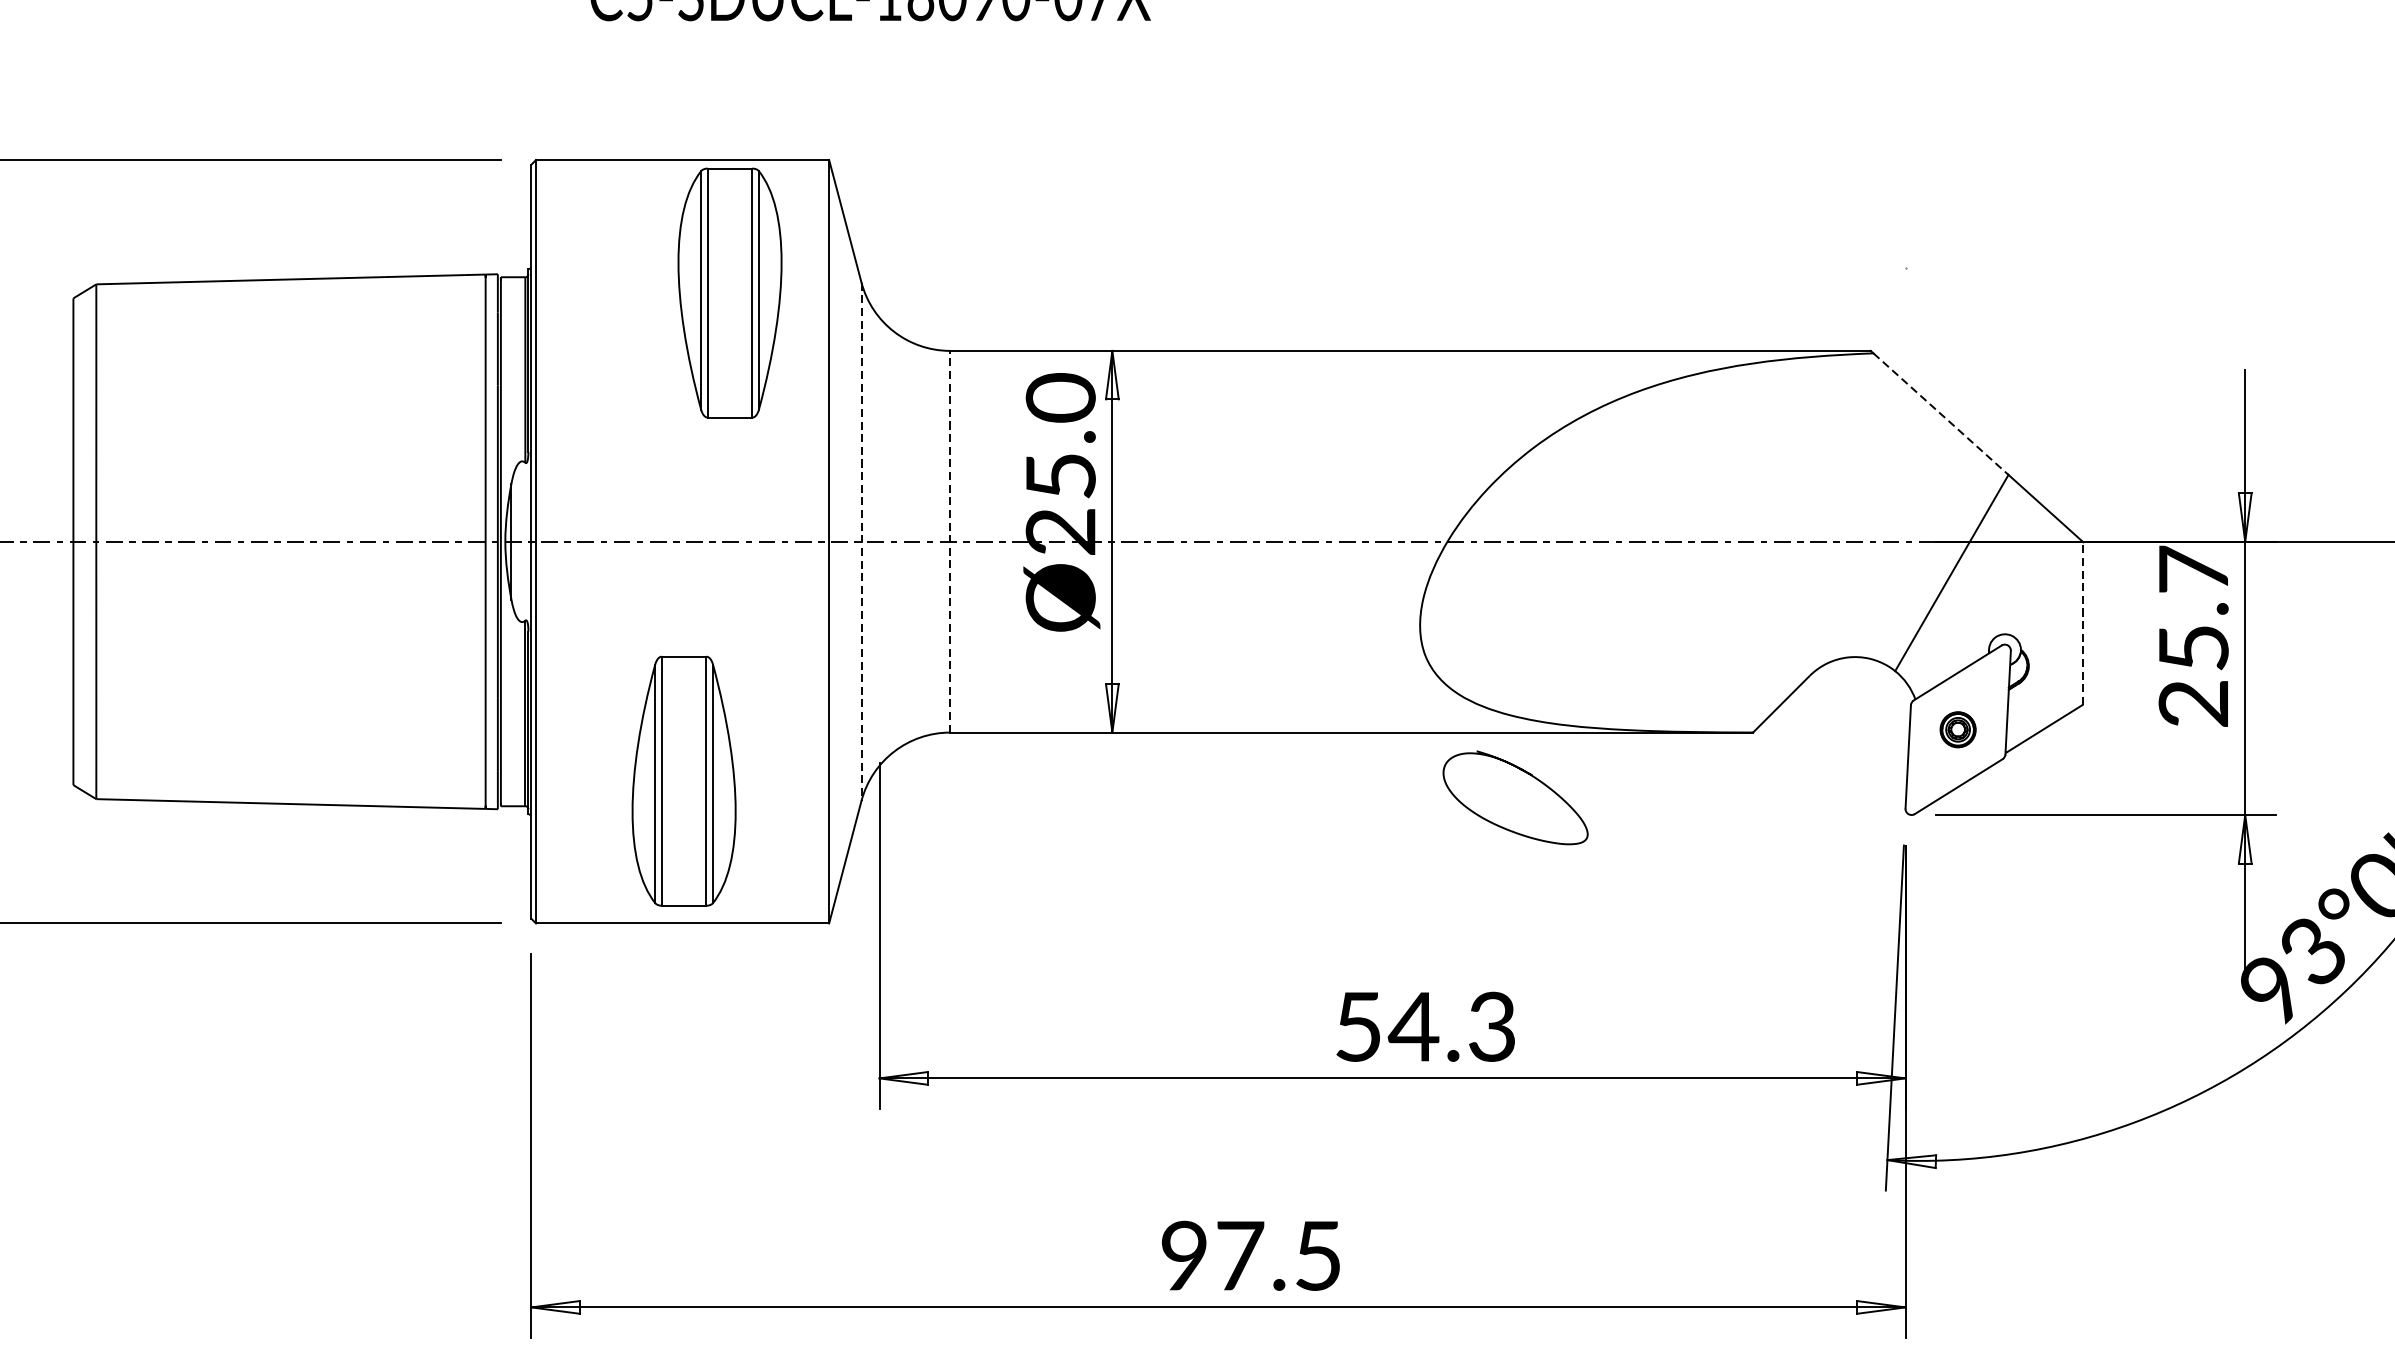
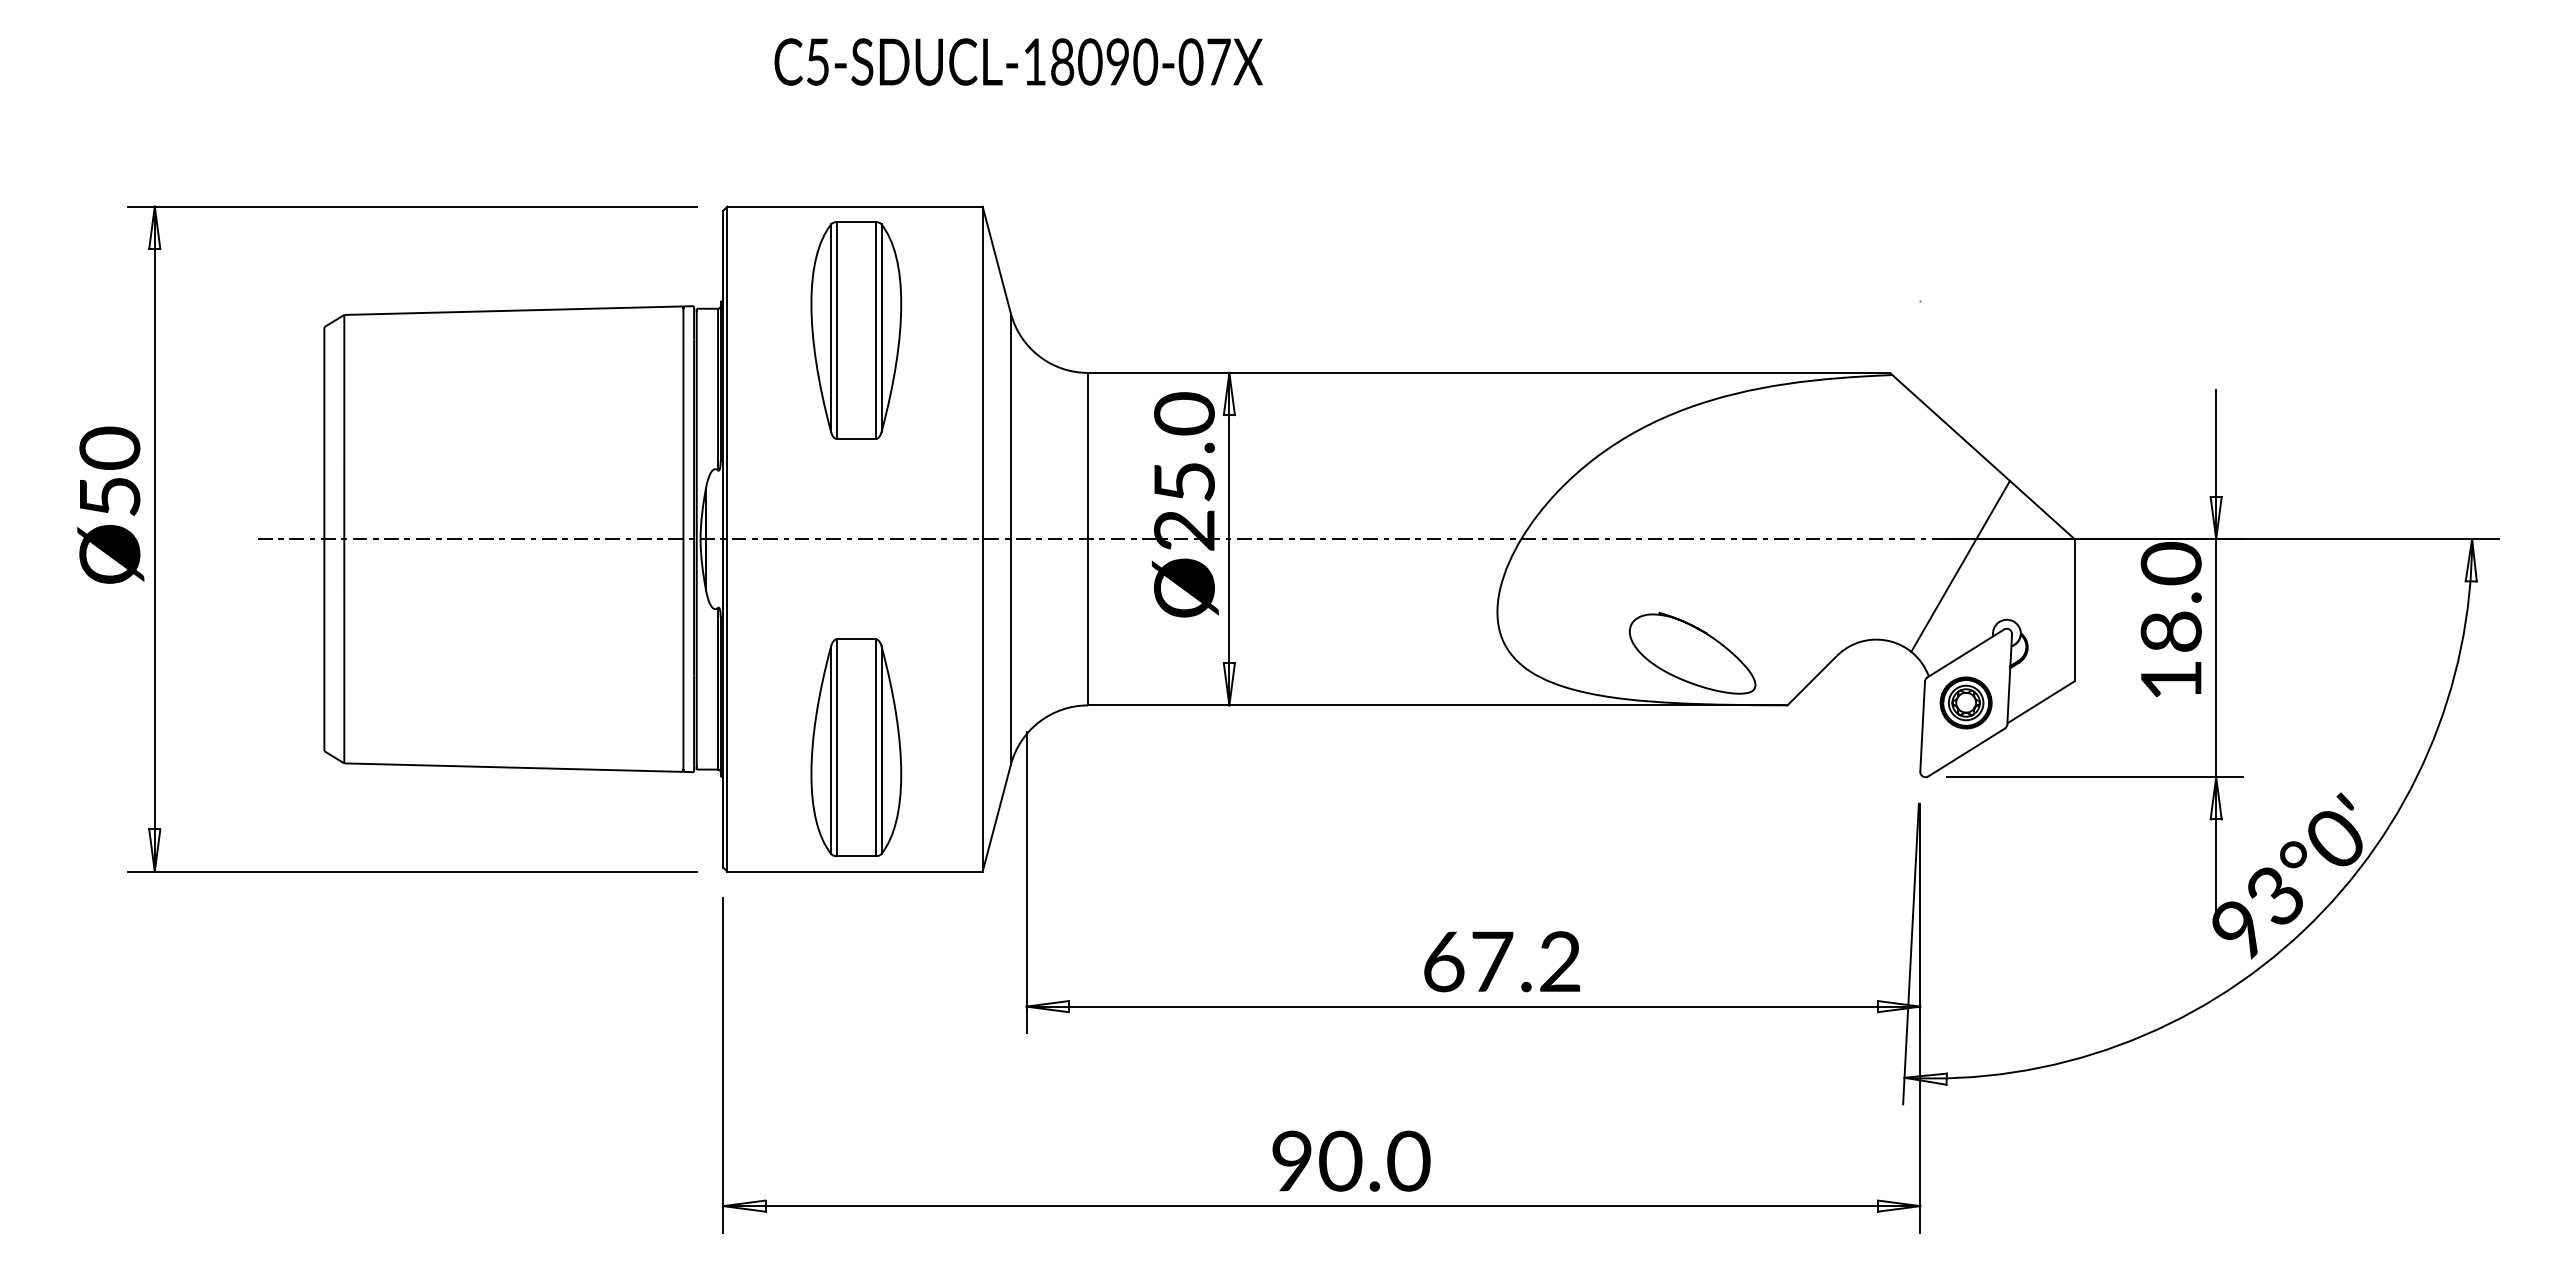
part: (730, 293) -> (856, 330), moved
line: (1941, 414) -> (1951, 428), dashed -> solid
line: (950, 540) -> (1088, 538), dashed -> solid
line: (861, 542) -> (1010, 539), dashed -> solid
line: (2082, 622) -> (2074, 609), dashed -> solid
text: (2192, 635) -> (2170, 620), 25.7 -> 18.0
part: (1957, 729) -> (1965, 702), size x1.67
curve: (1530, 776) -> (1705, 634), moved
text: (1425, 1026) -> (1502, 961), 54.3 -> 67.2
text: (1278, 1255) -> (1374, 1160), 97.5 -> 90.0

